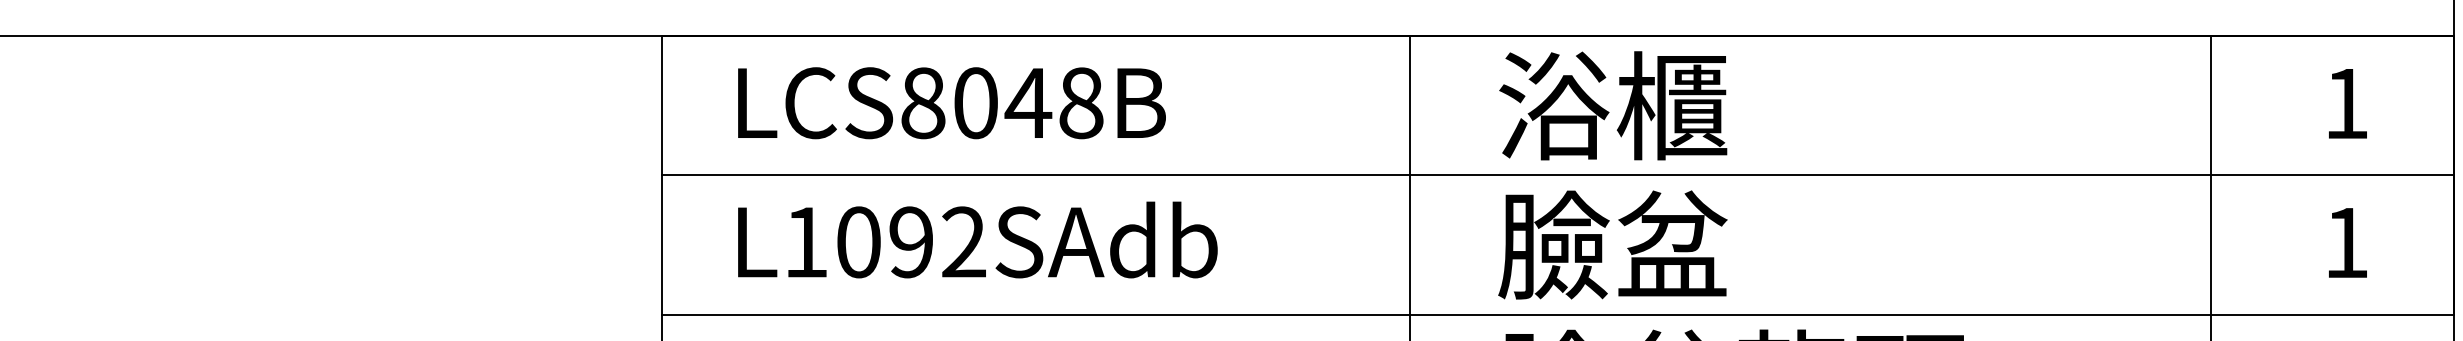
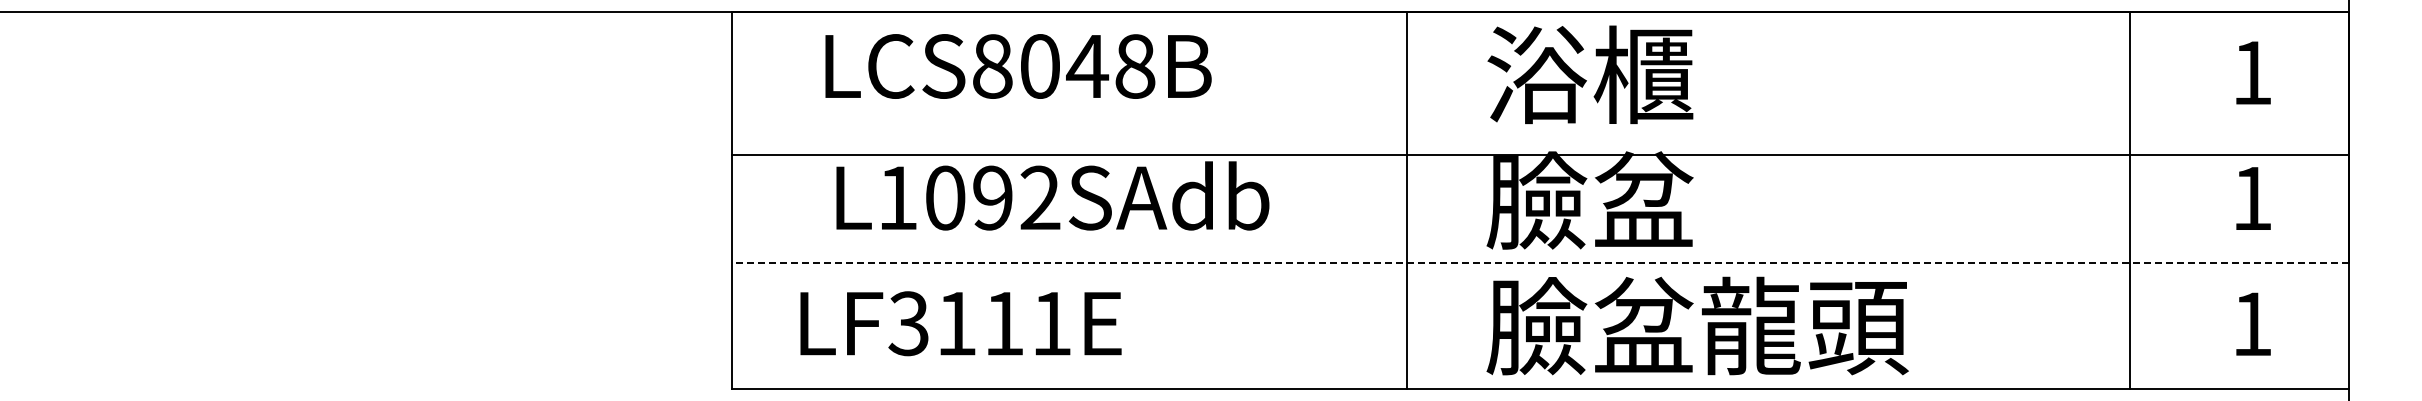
text: (951, 103) -> (1018, 66), moved
line: (1557, 175) -> (1540, 154), moved
text: (977, 239) -> (1052, 195), moved
line: (1557, 314) -> (1540, 263), solid -> dashed

